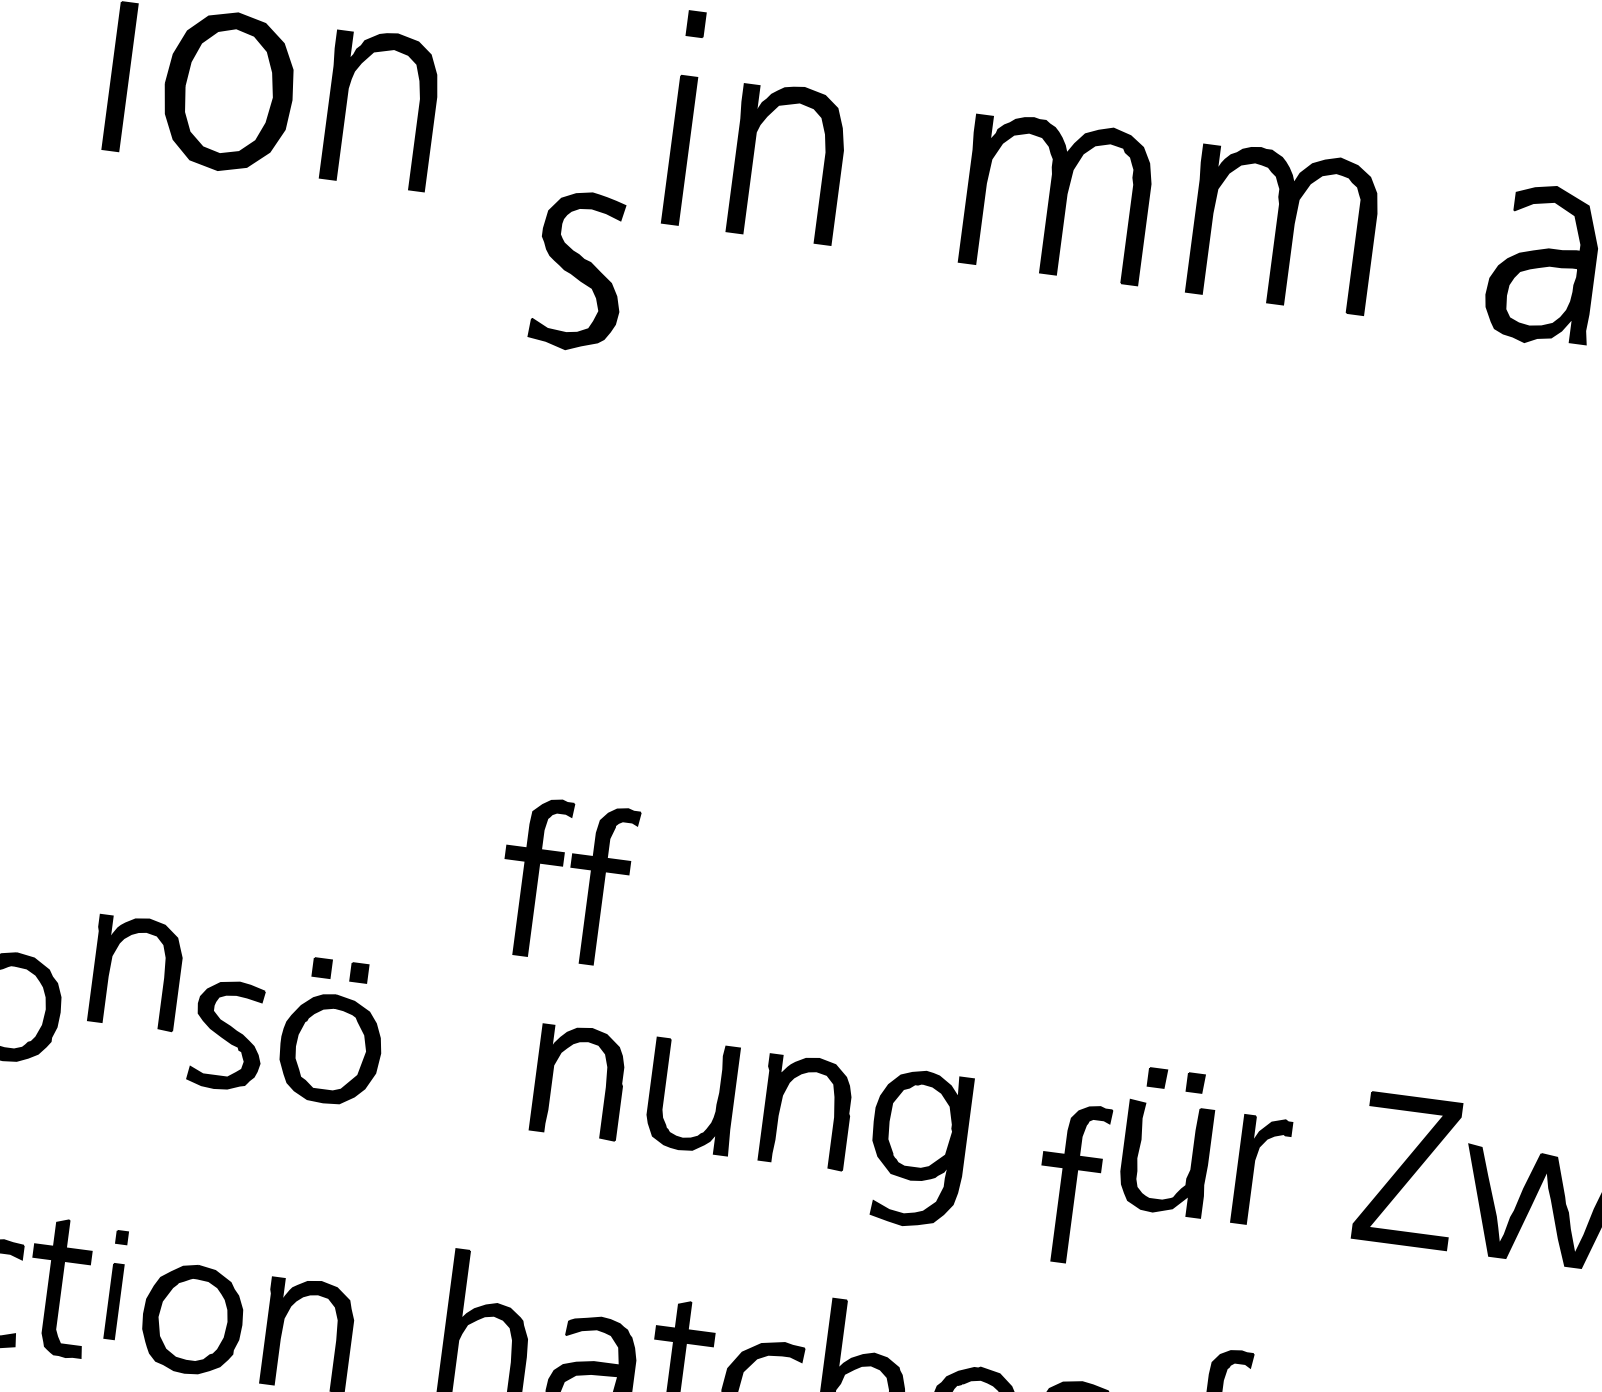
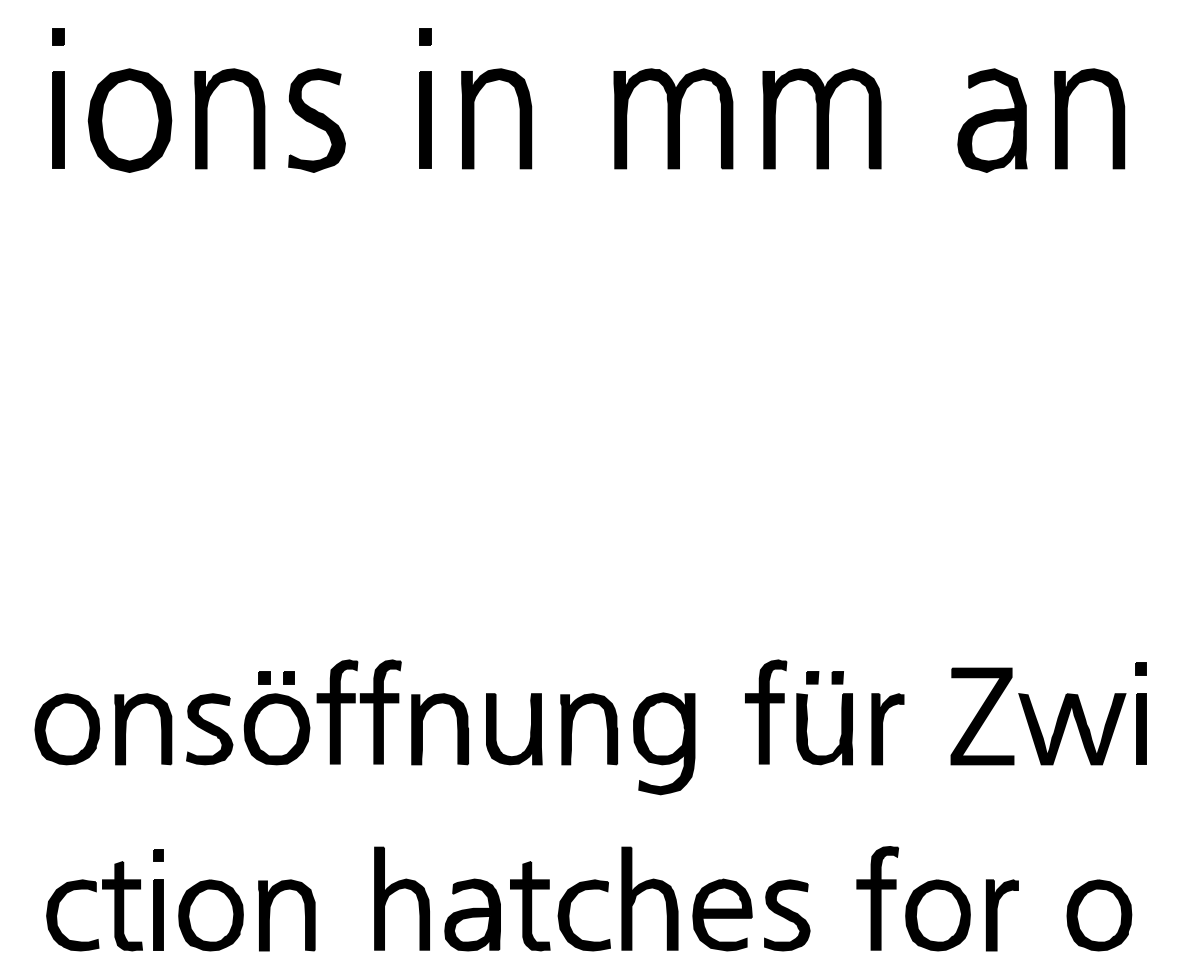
part: (579, 271) -> (316, 120), moved
part: (570, 868) -> (360, 703), moved
part: (110, 969) -> (126, 729), moved
part: (1072, 1182) -> (766, 711), moved
part: (115, 1284) -> (158, 899), size x1.43

